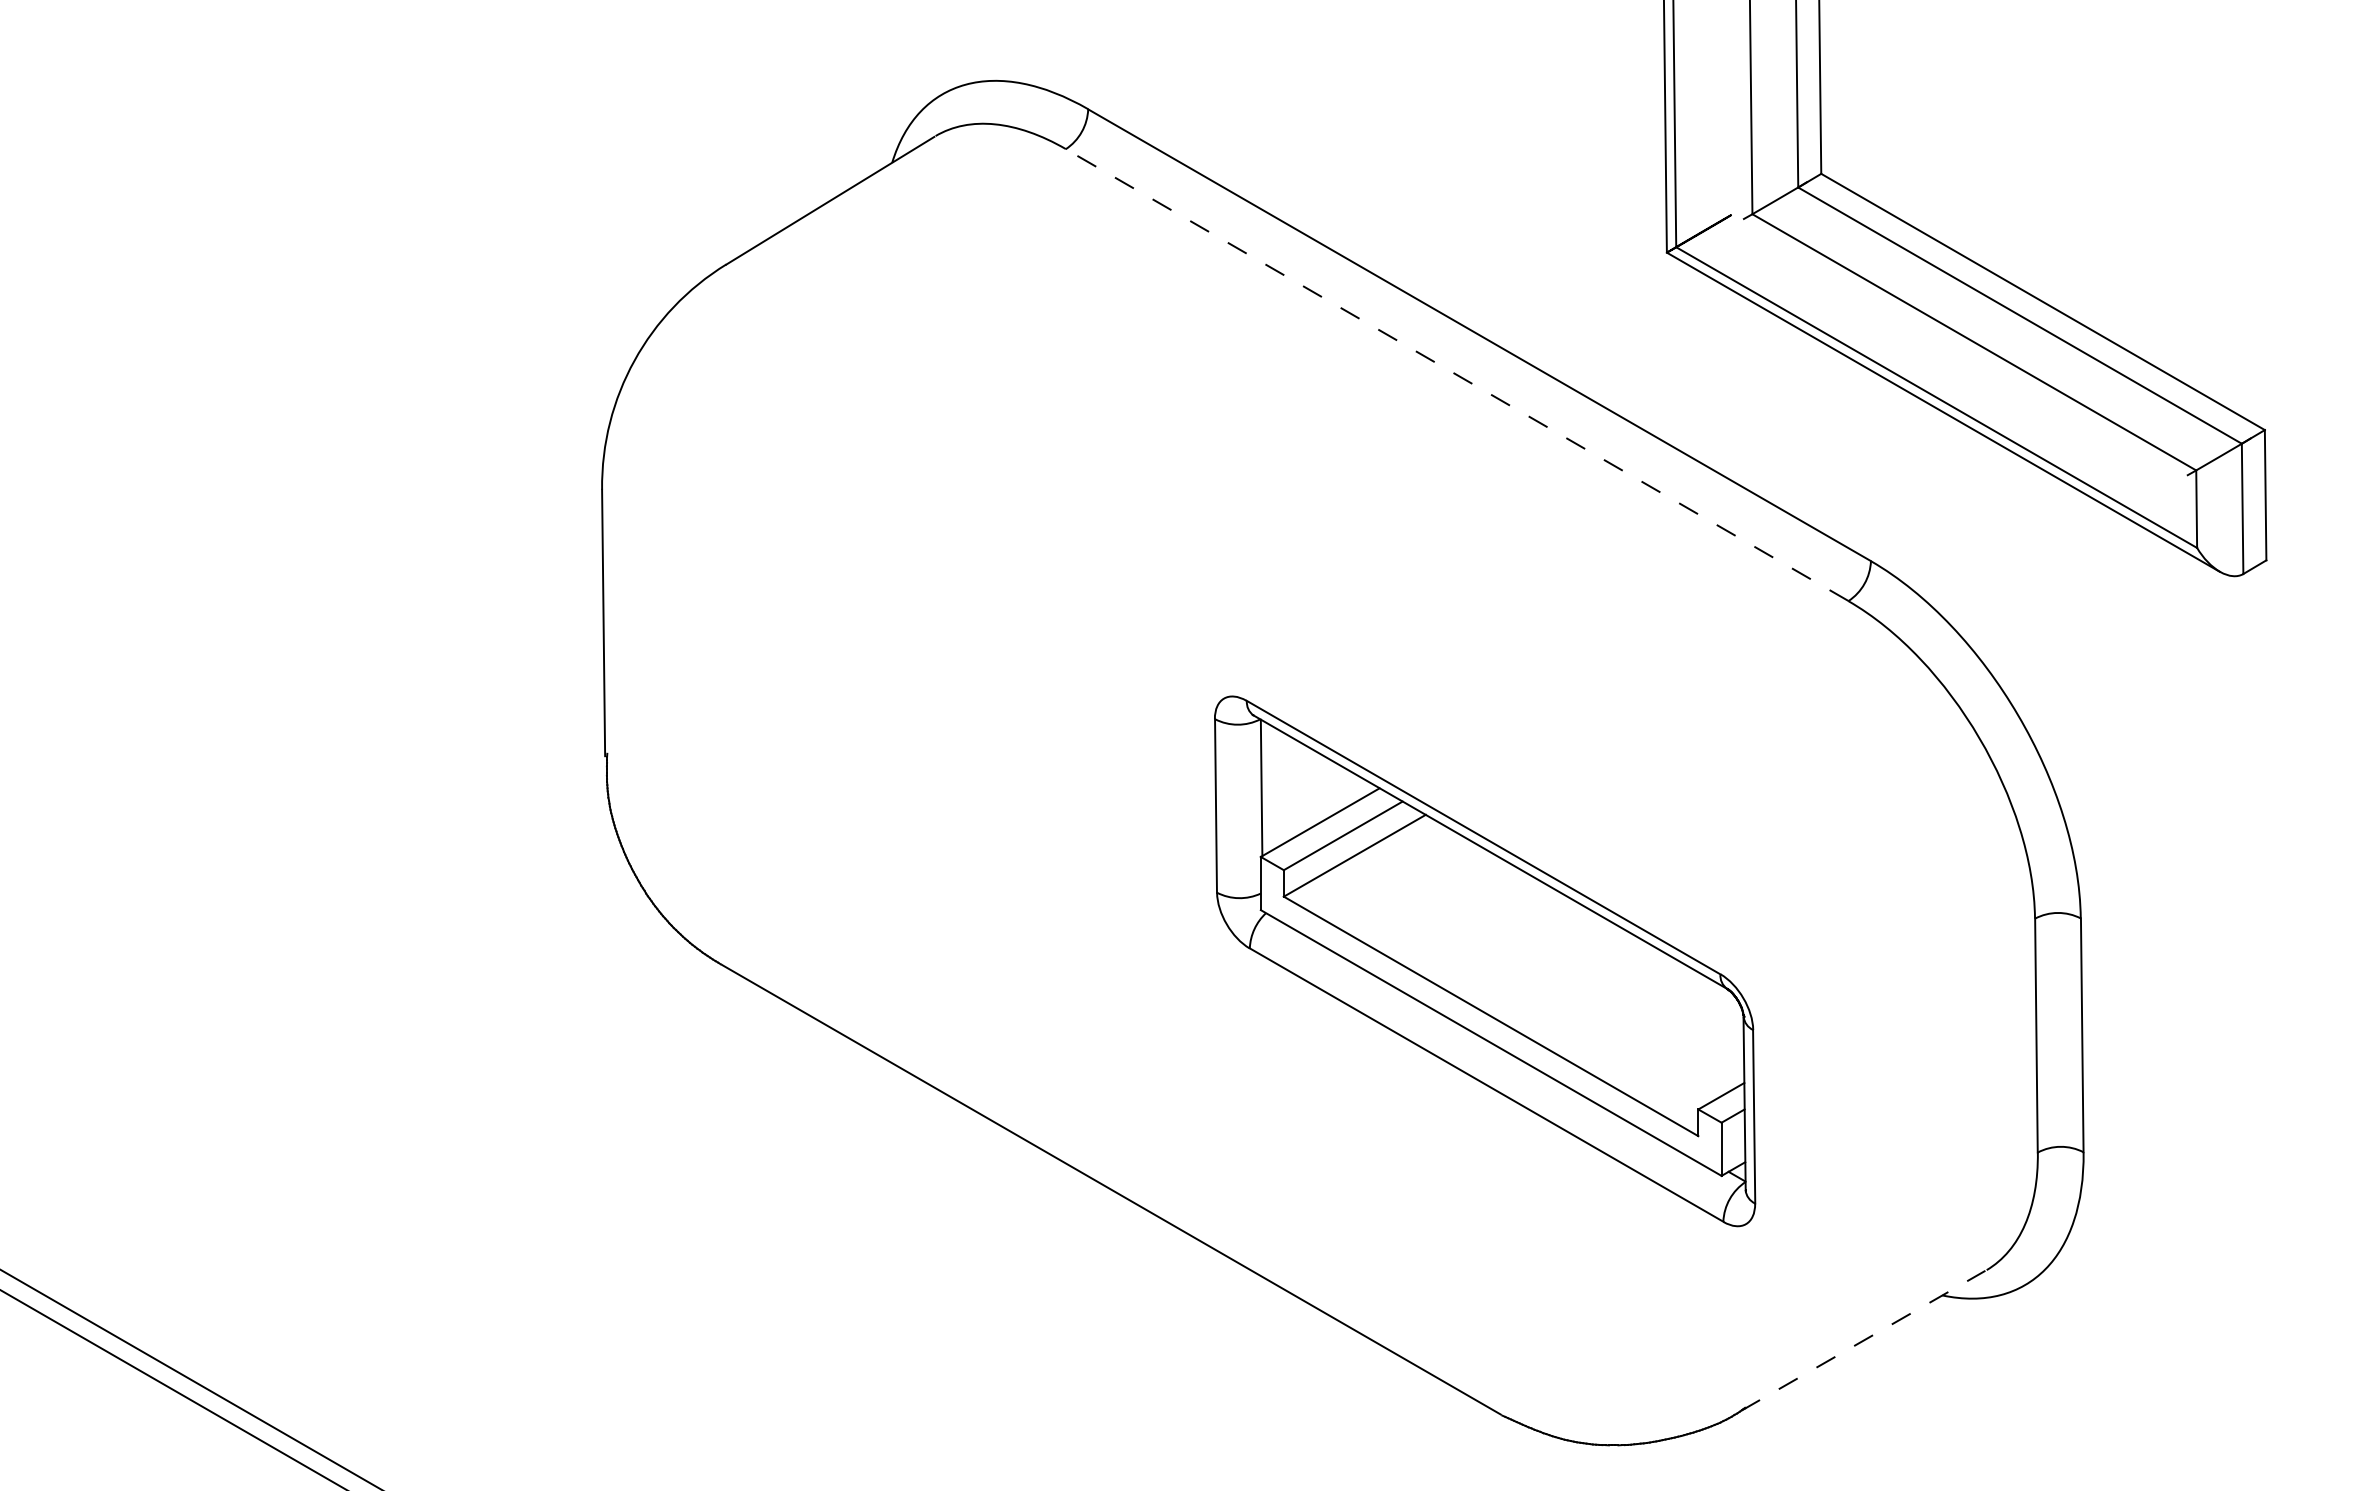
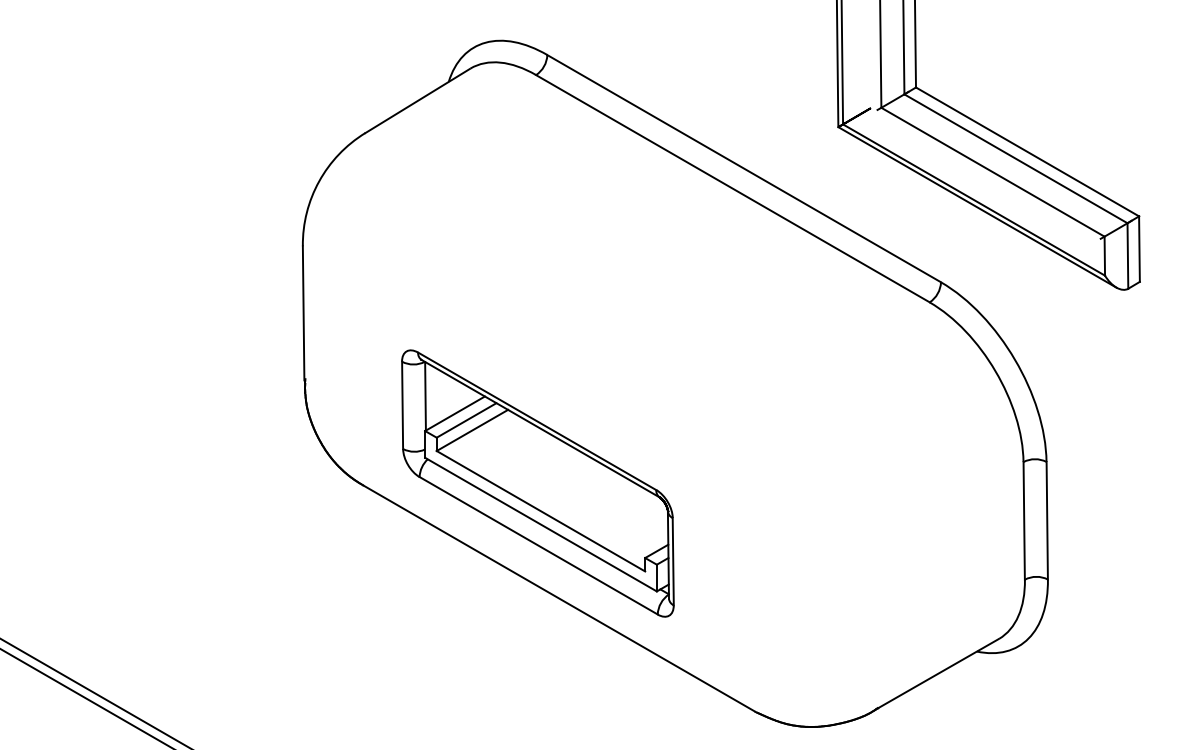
line: (1456, 374) -> (732, 188), dashed -> solid
part: (1484, 961) -> (537, 483), moved
line: (1864, 1341) -> (937, 674), dashed -> solid

